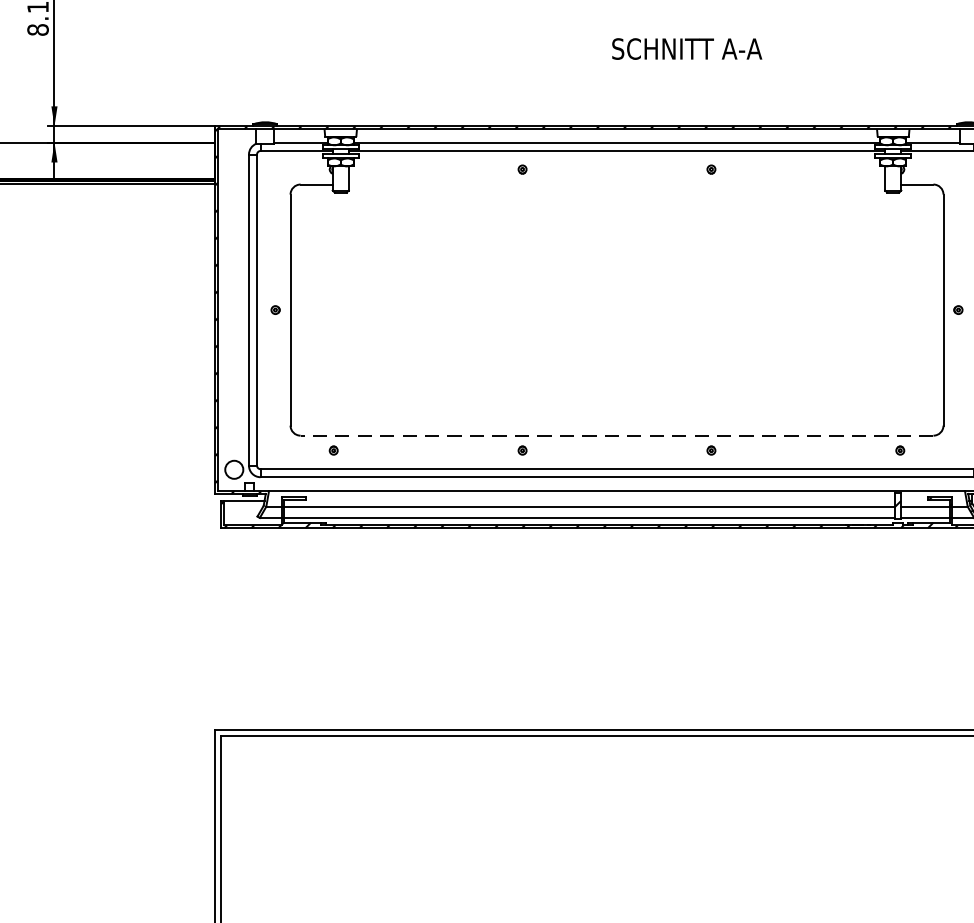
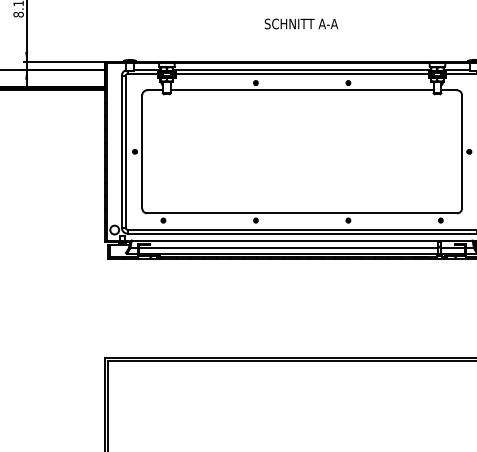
text: (687, 48) -> (301, 23), moved
line: (615, 184) -> (301, 90), added
line: (617, 435) -> (302, 213), dashed -> solid

